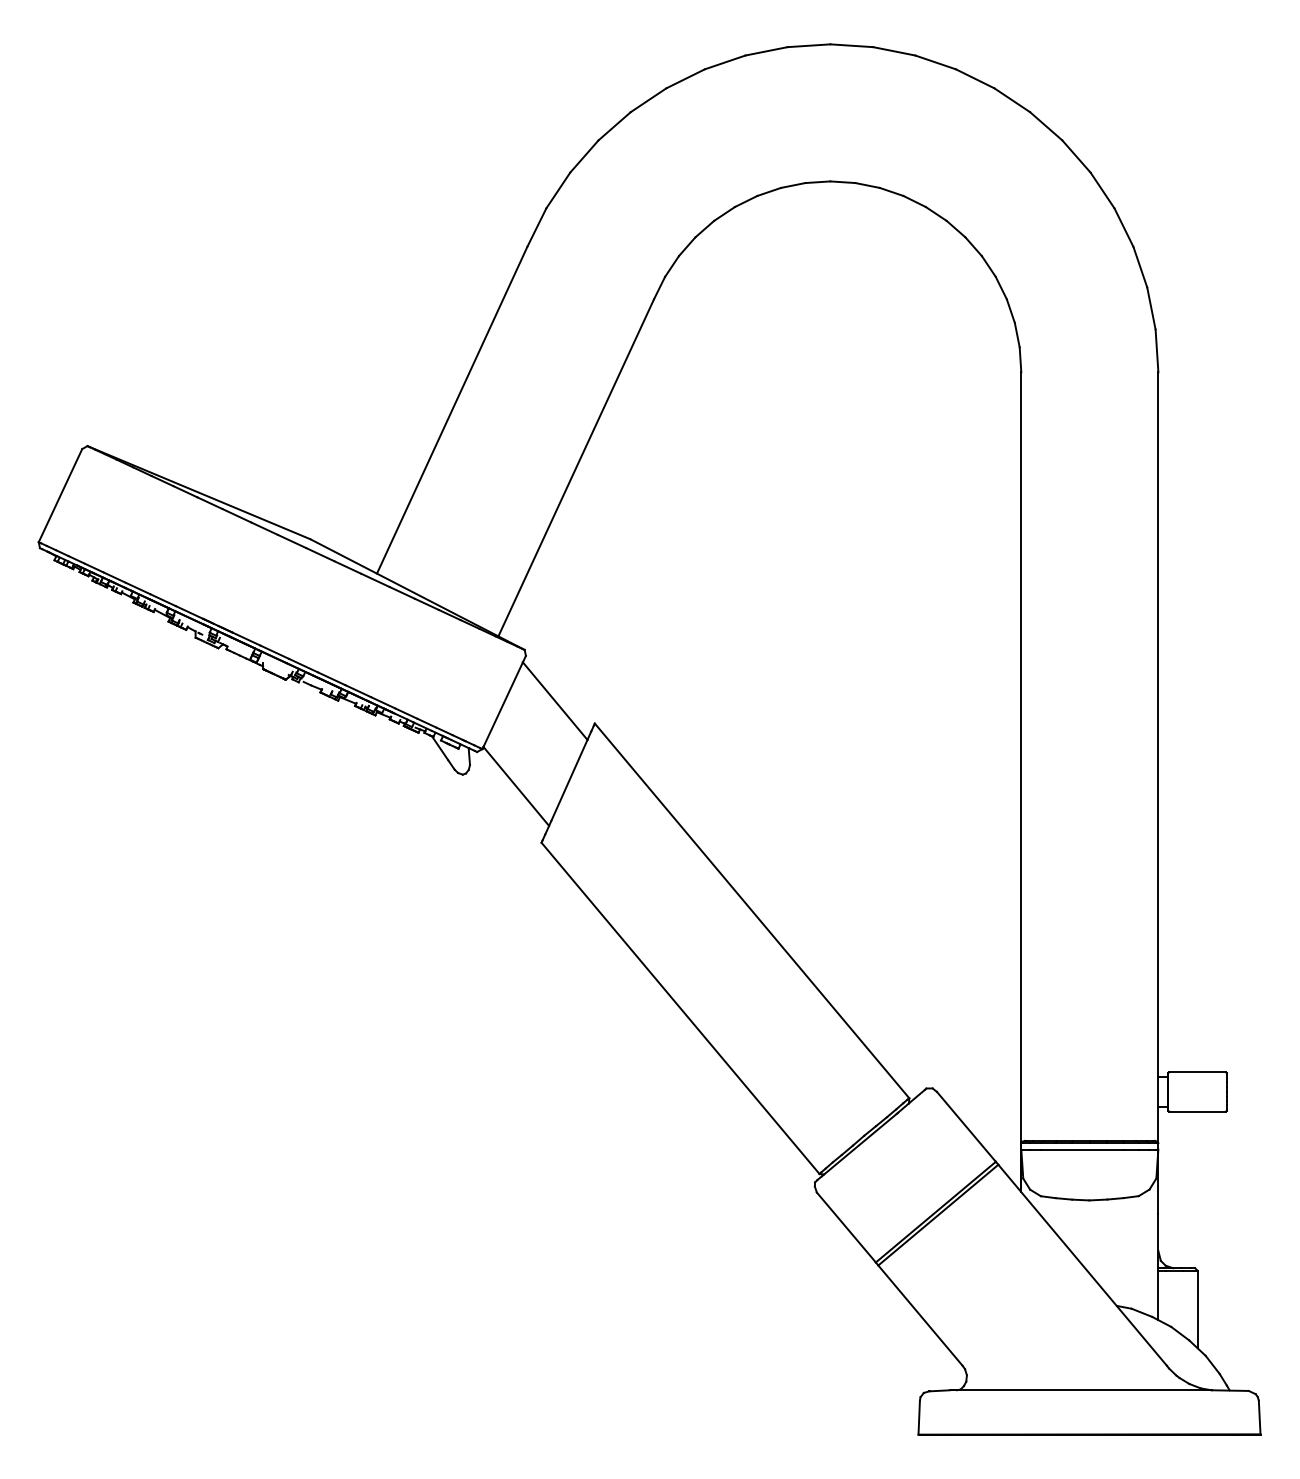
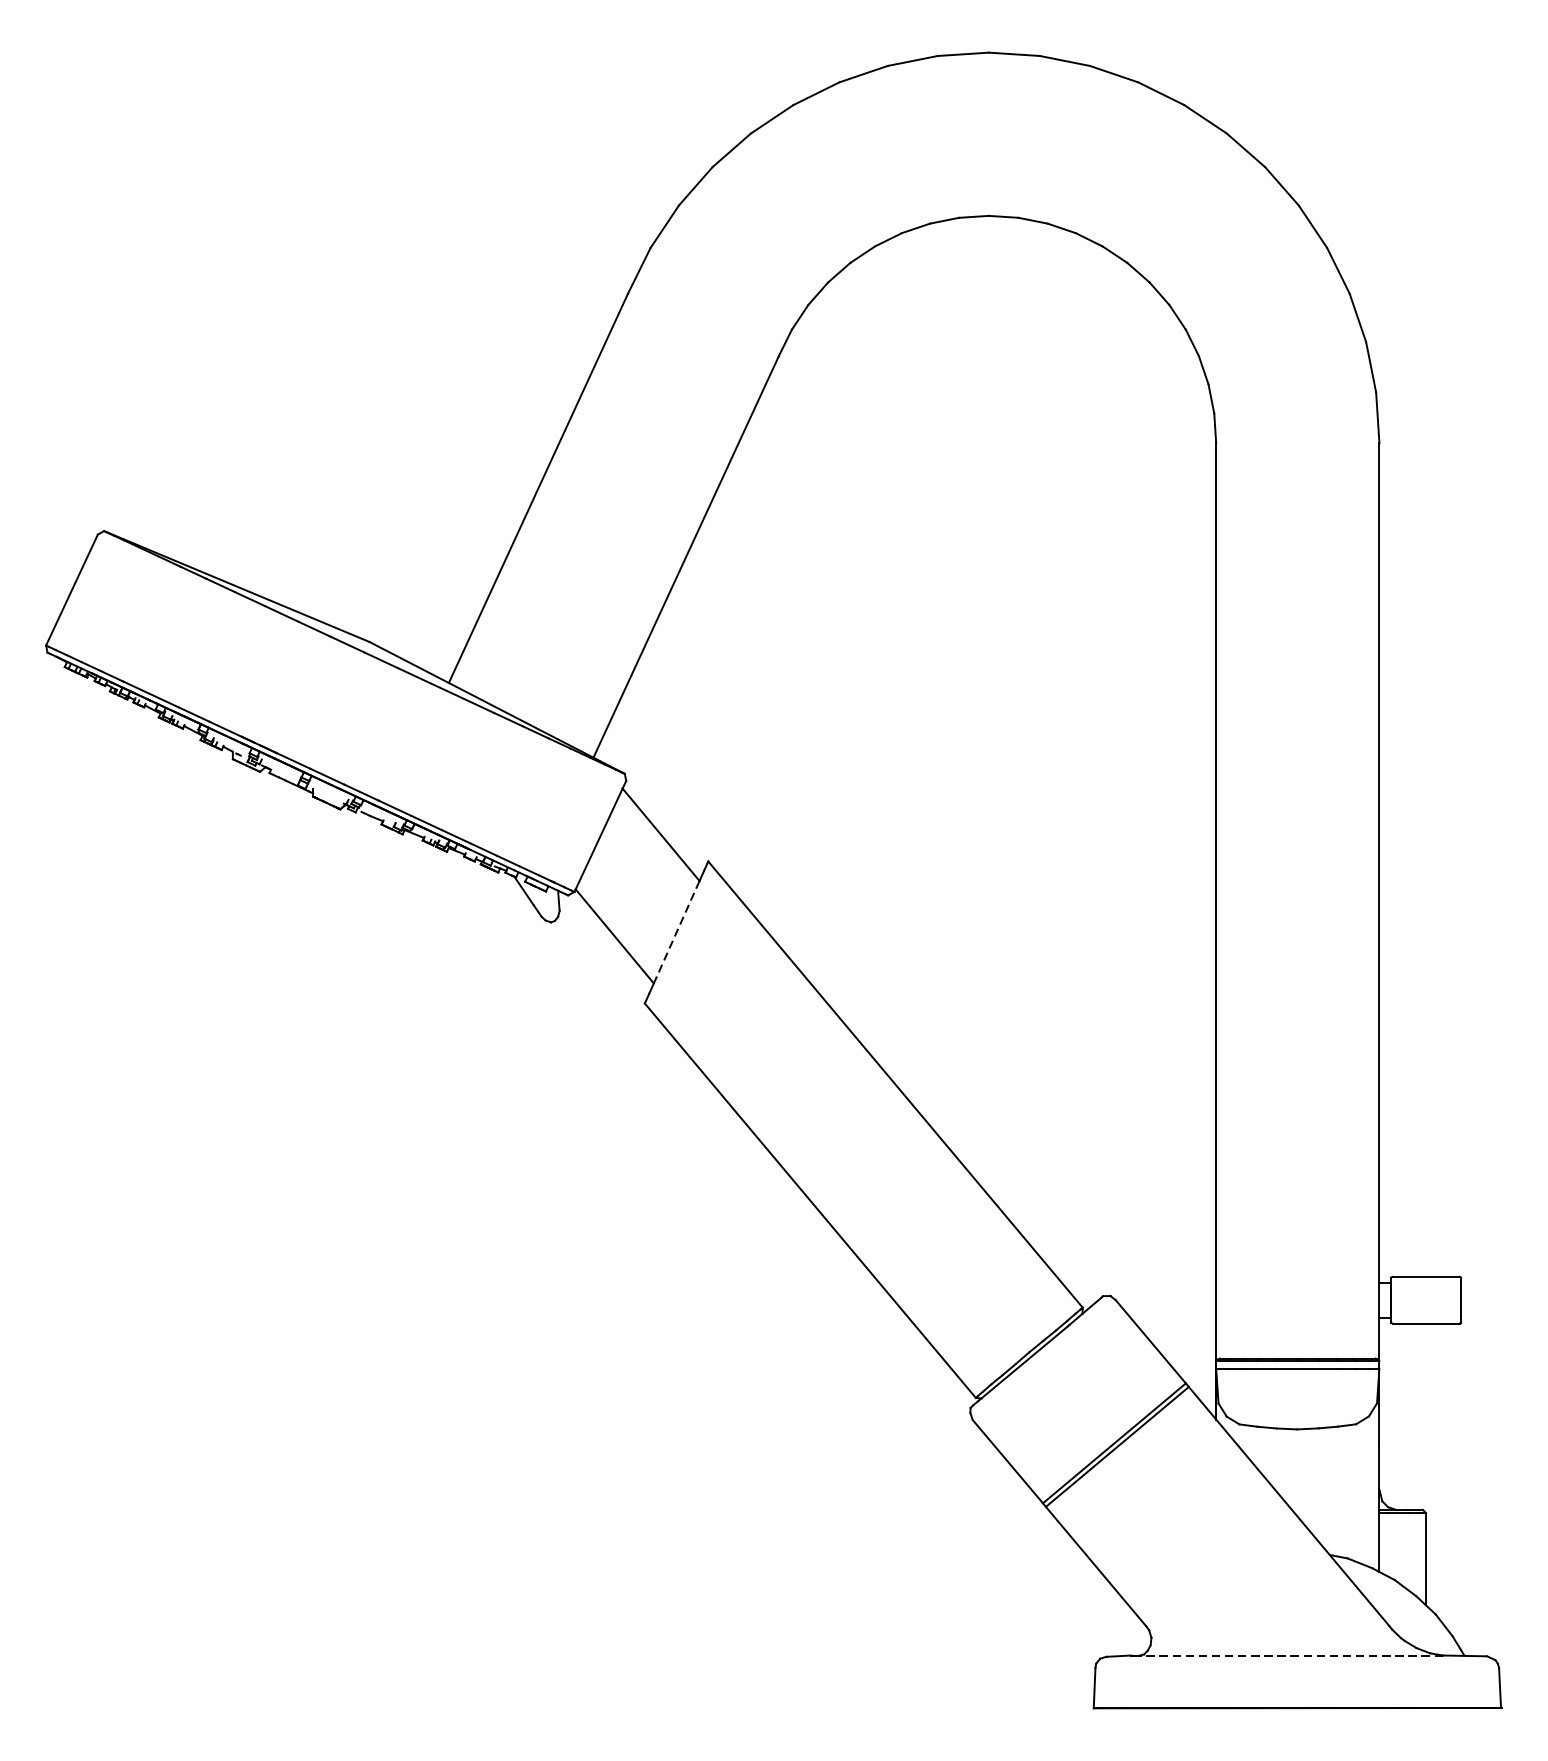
line: (569, 780) -> (678, 929), solid -> dashed
line: (1084, 1390) -> (1291, 1655), solid -> dashed

